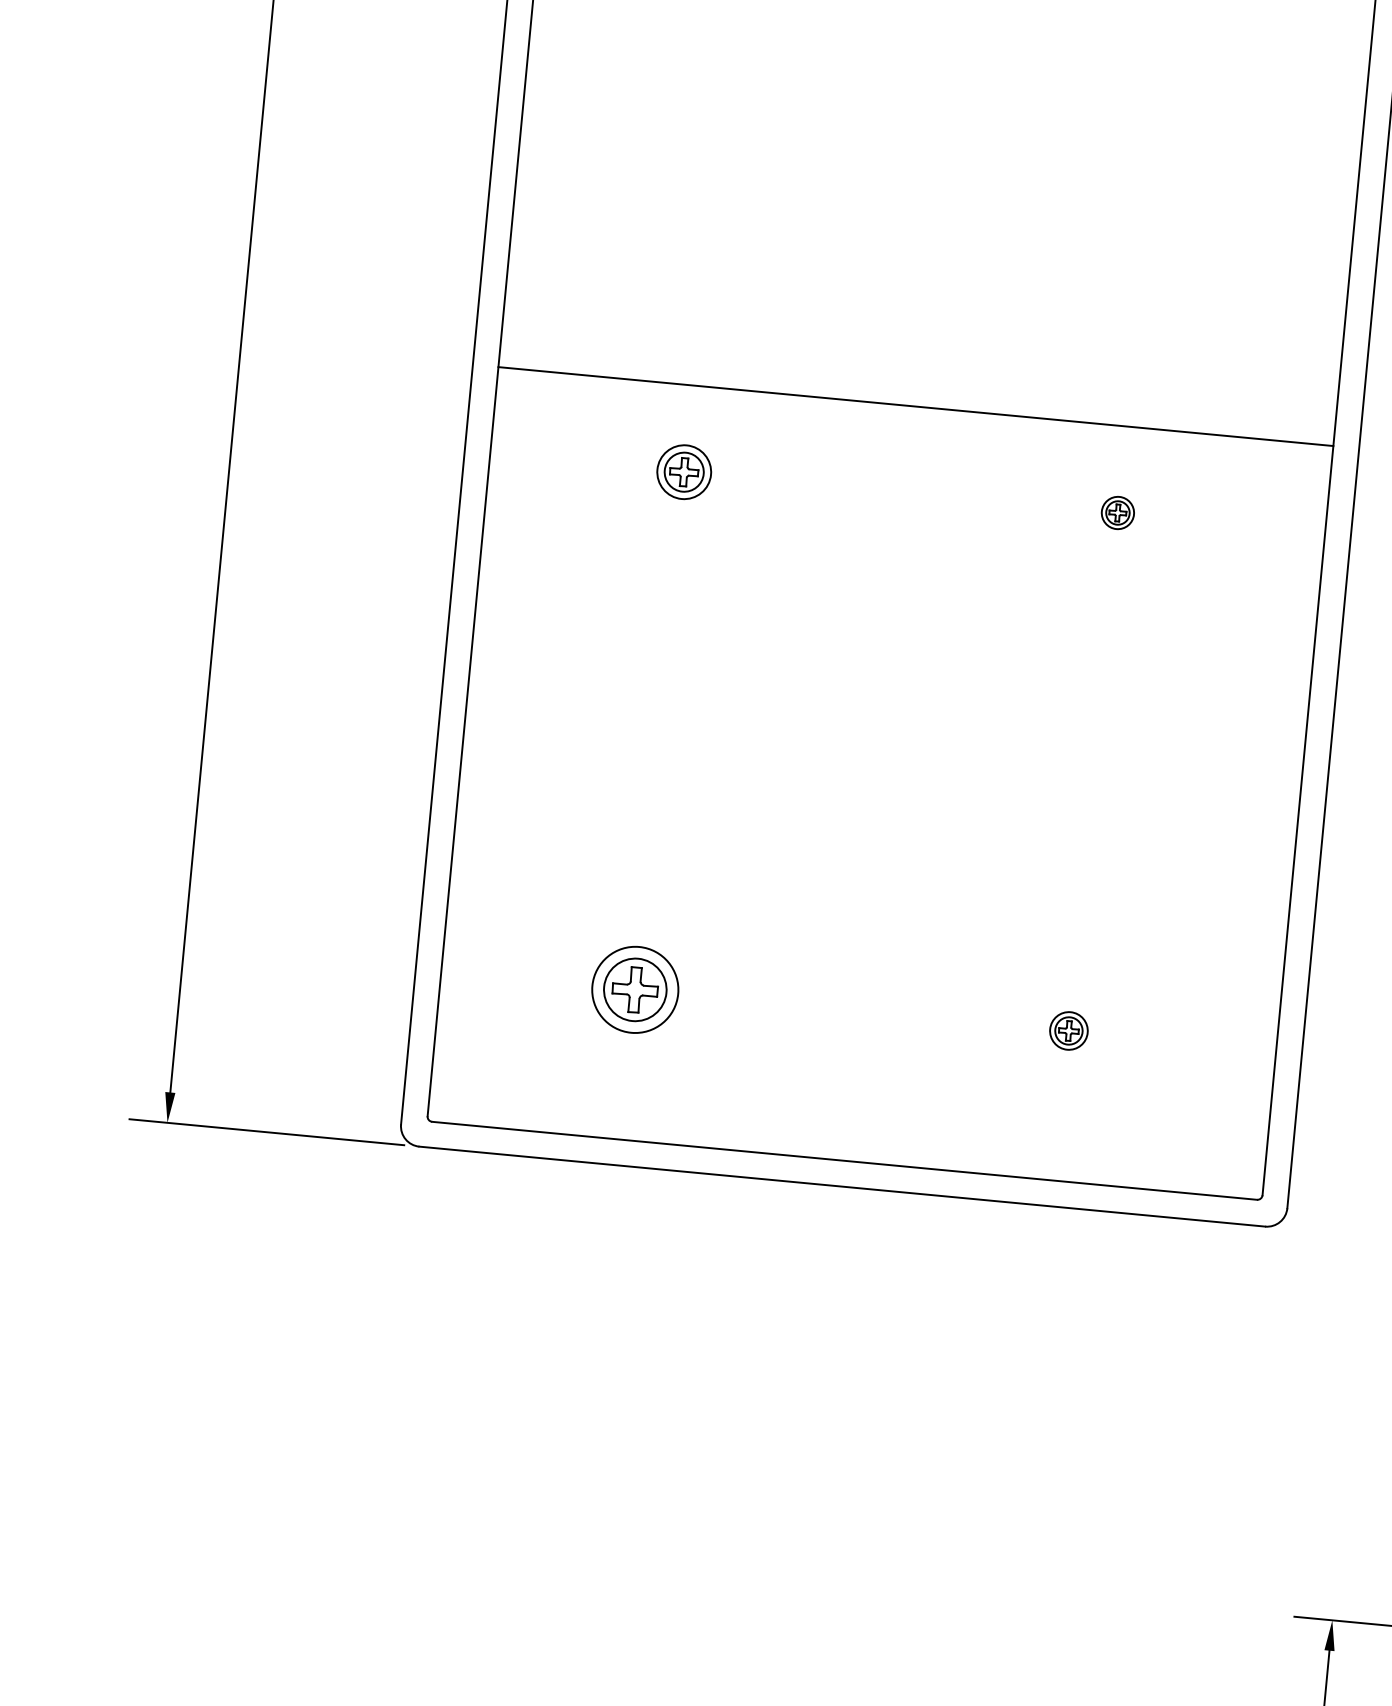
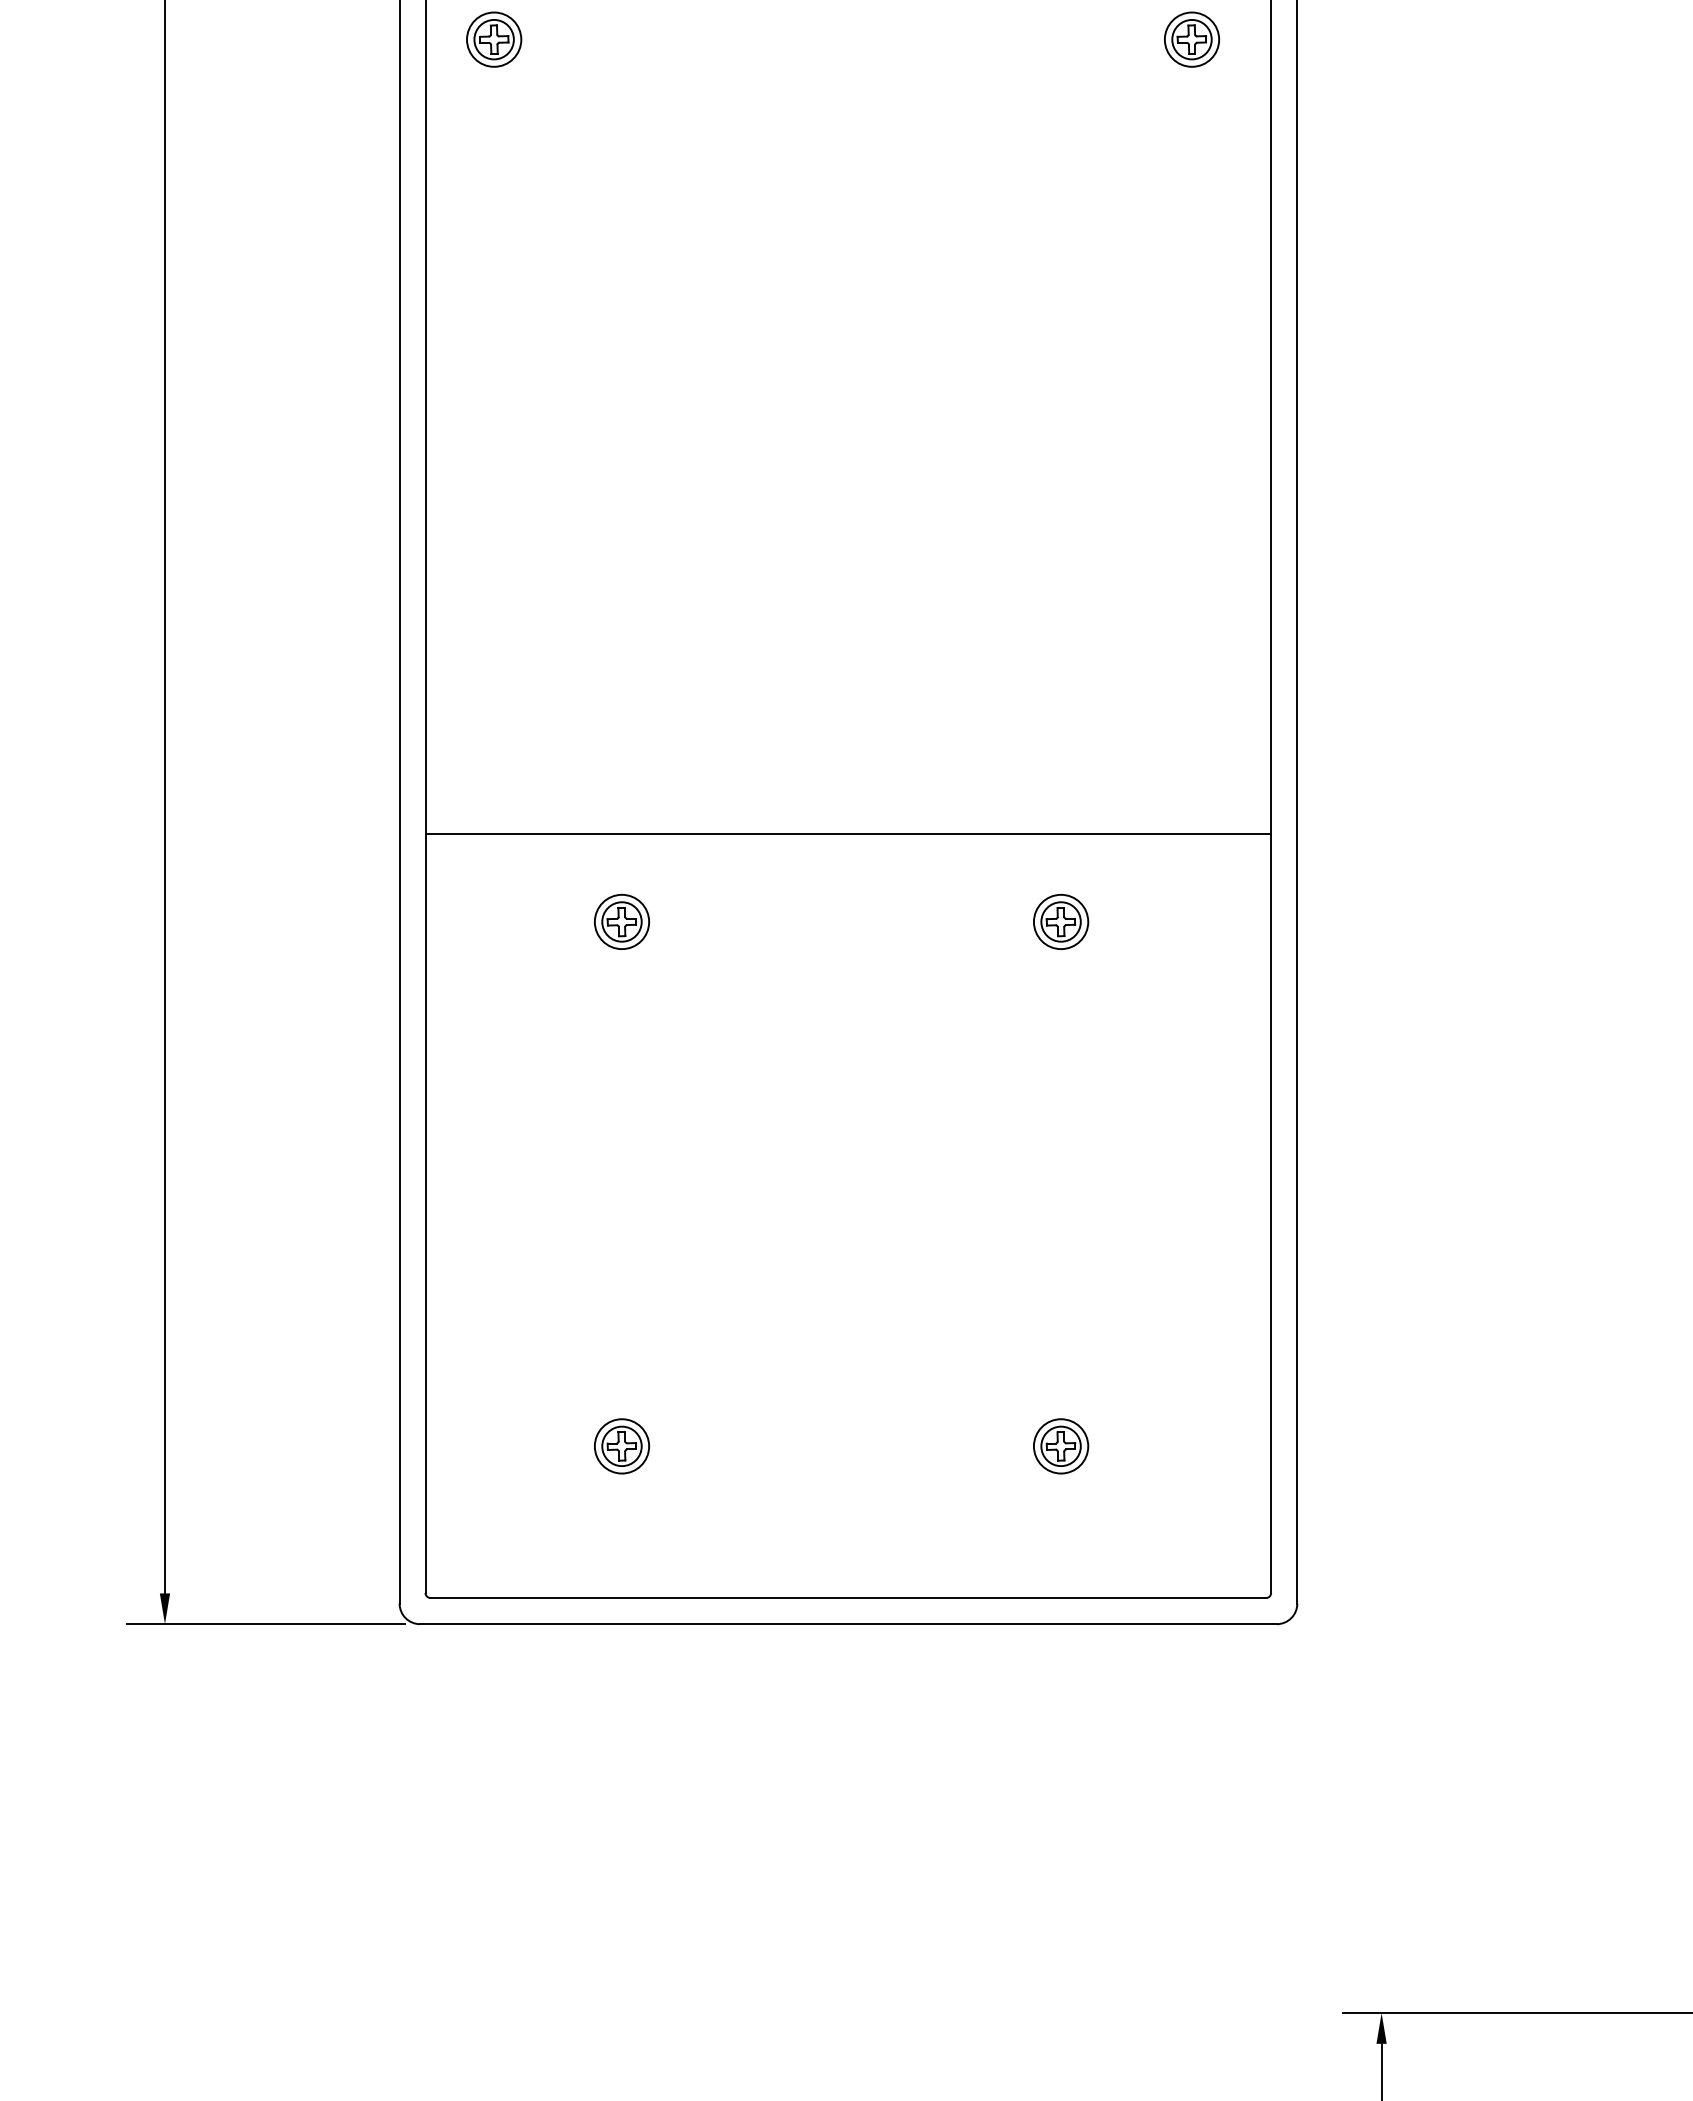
part: (1118, 512) -> (1061, 921), size x1.67
part: (634, 990) -> (621, 1446), size x0.62
part: (1069, 1031) -> (1061, 1446), size x1.43

